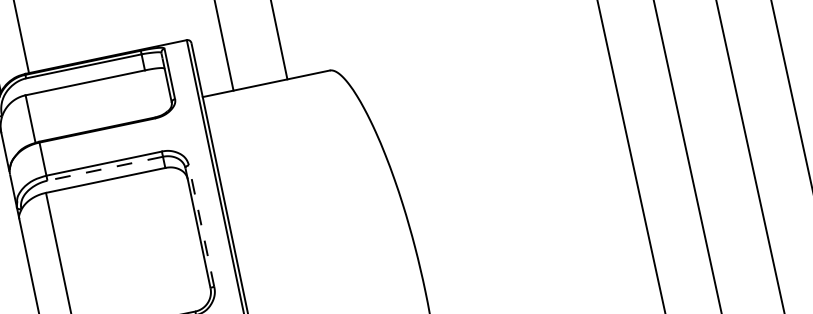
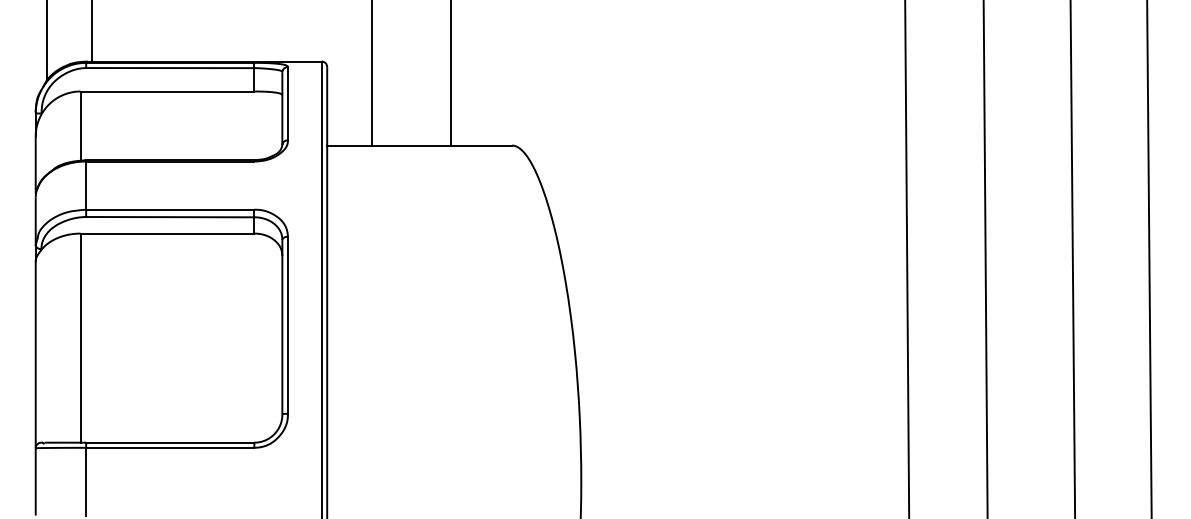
line: (104, 169) -> (169, 217), dashed -> solid
line: (201, 225) -> (287, 324), dashed -> solid

